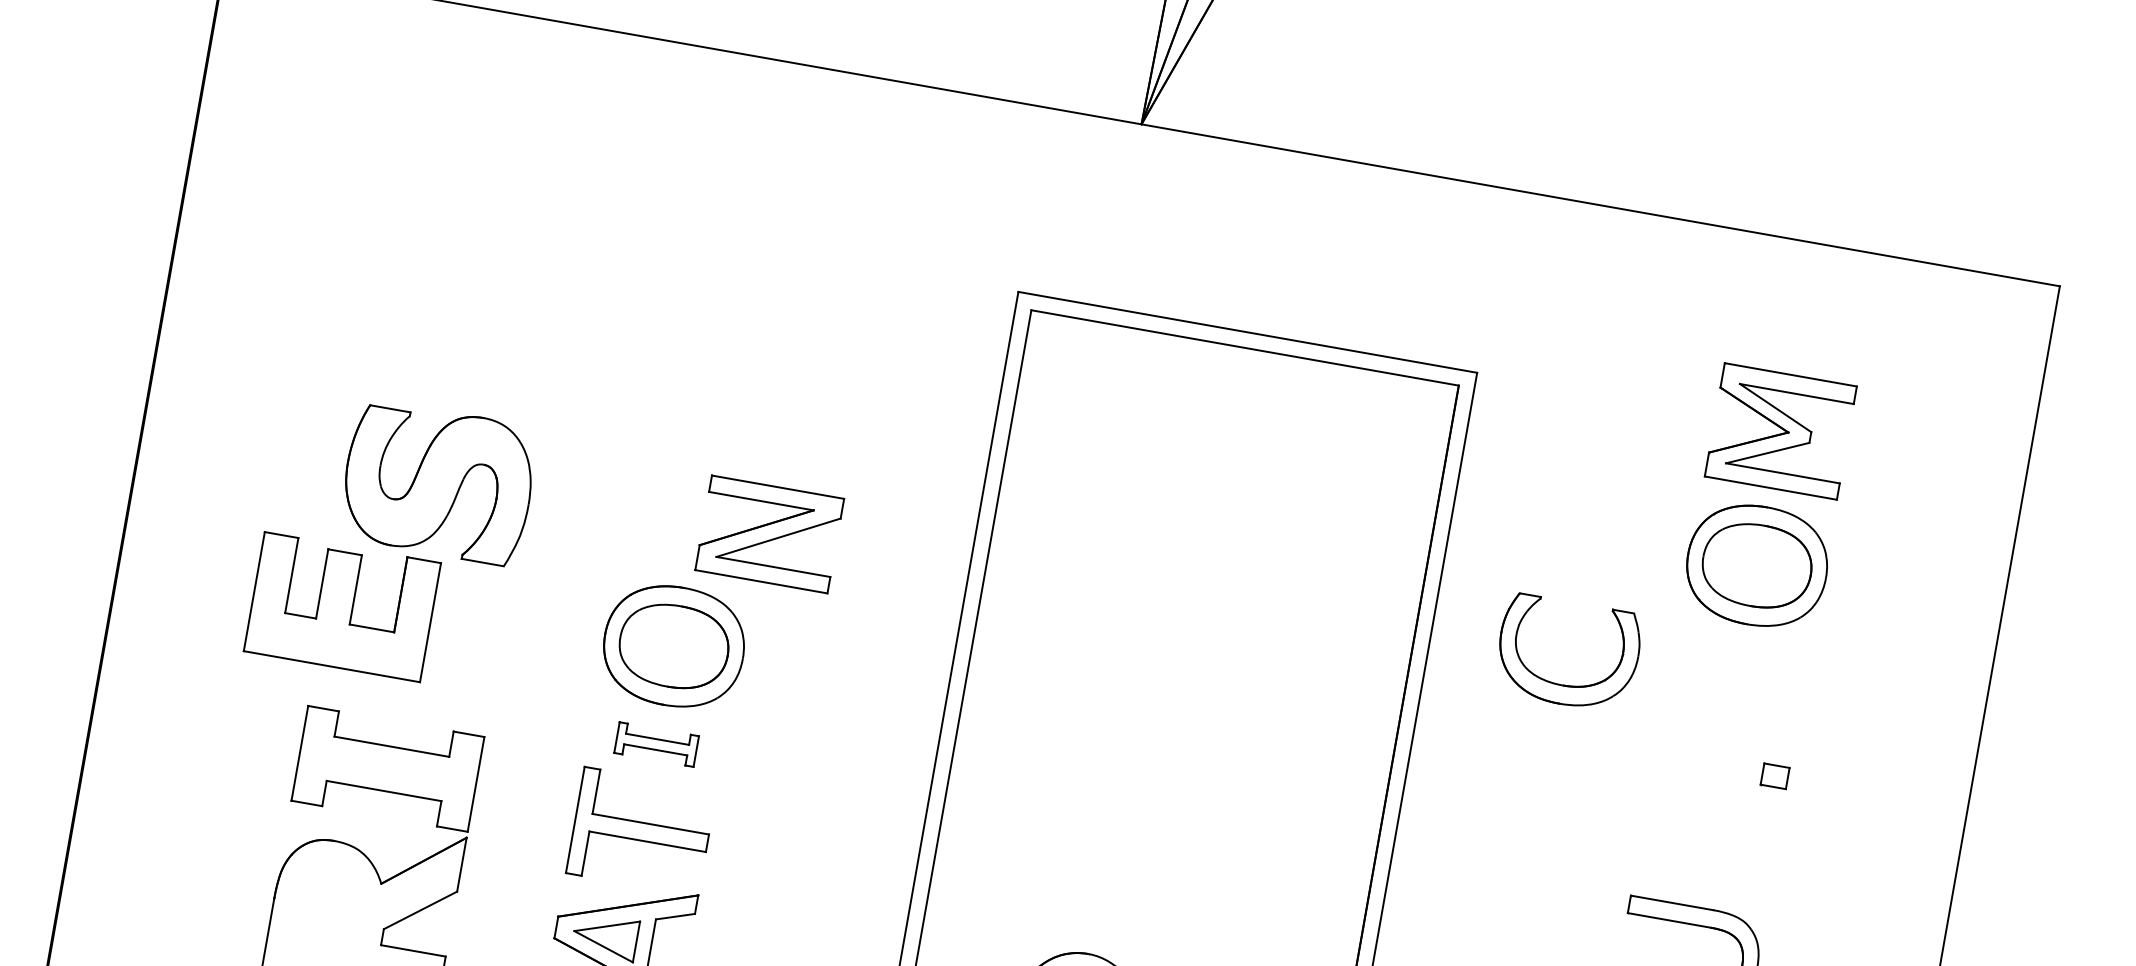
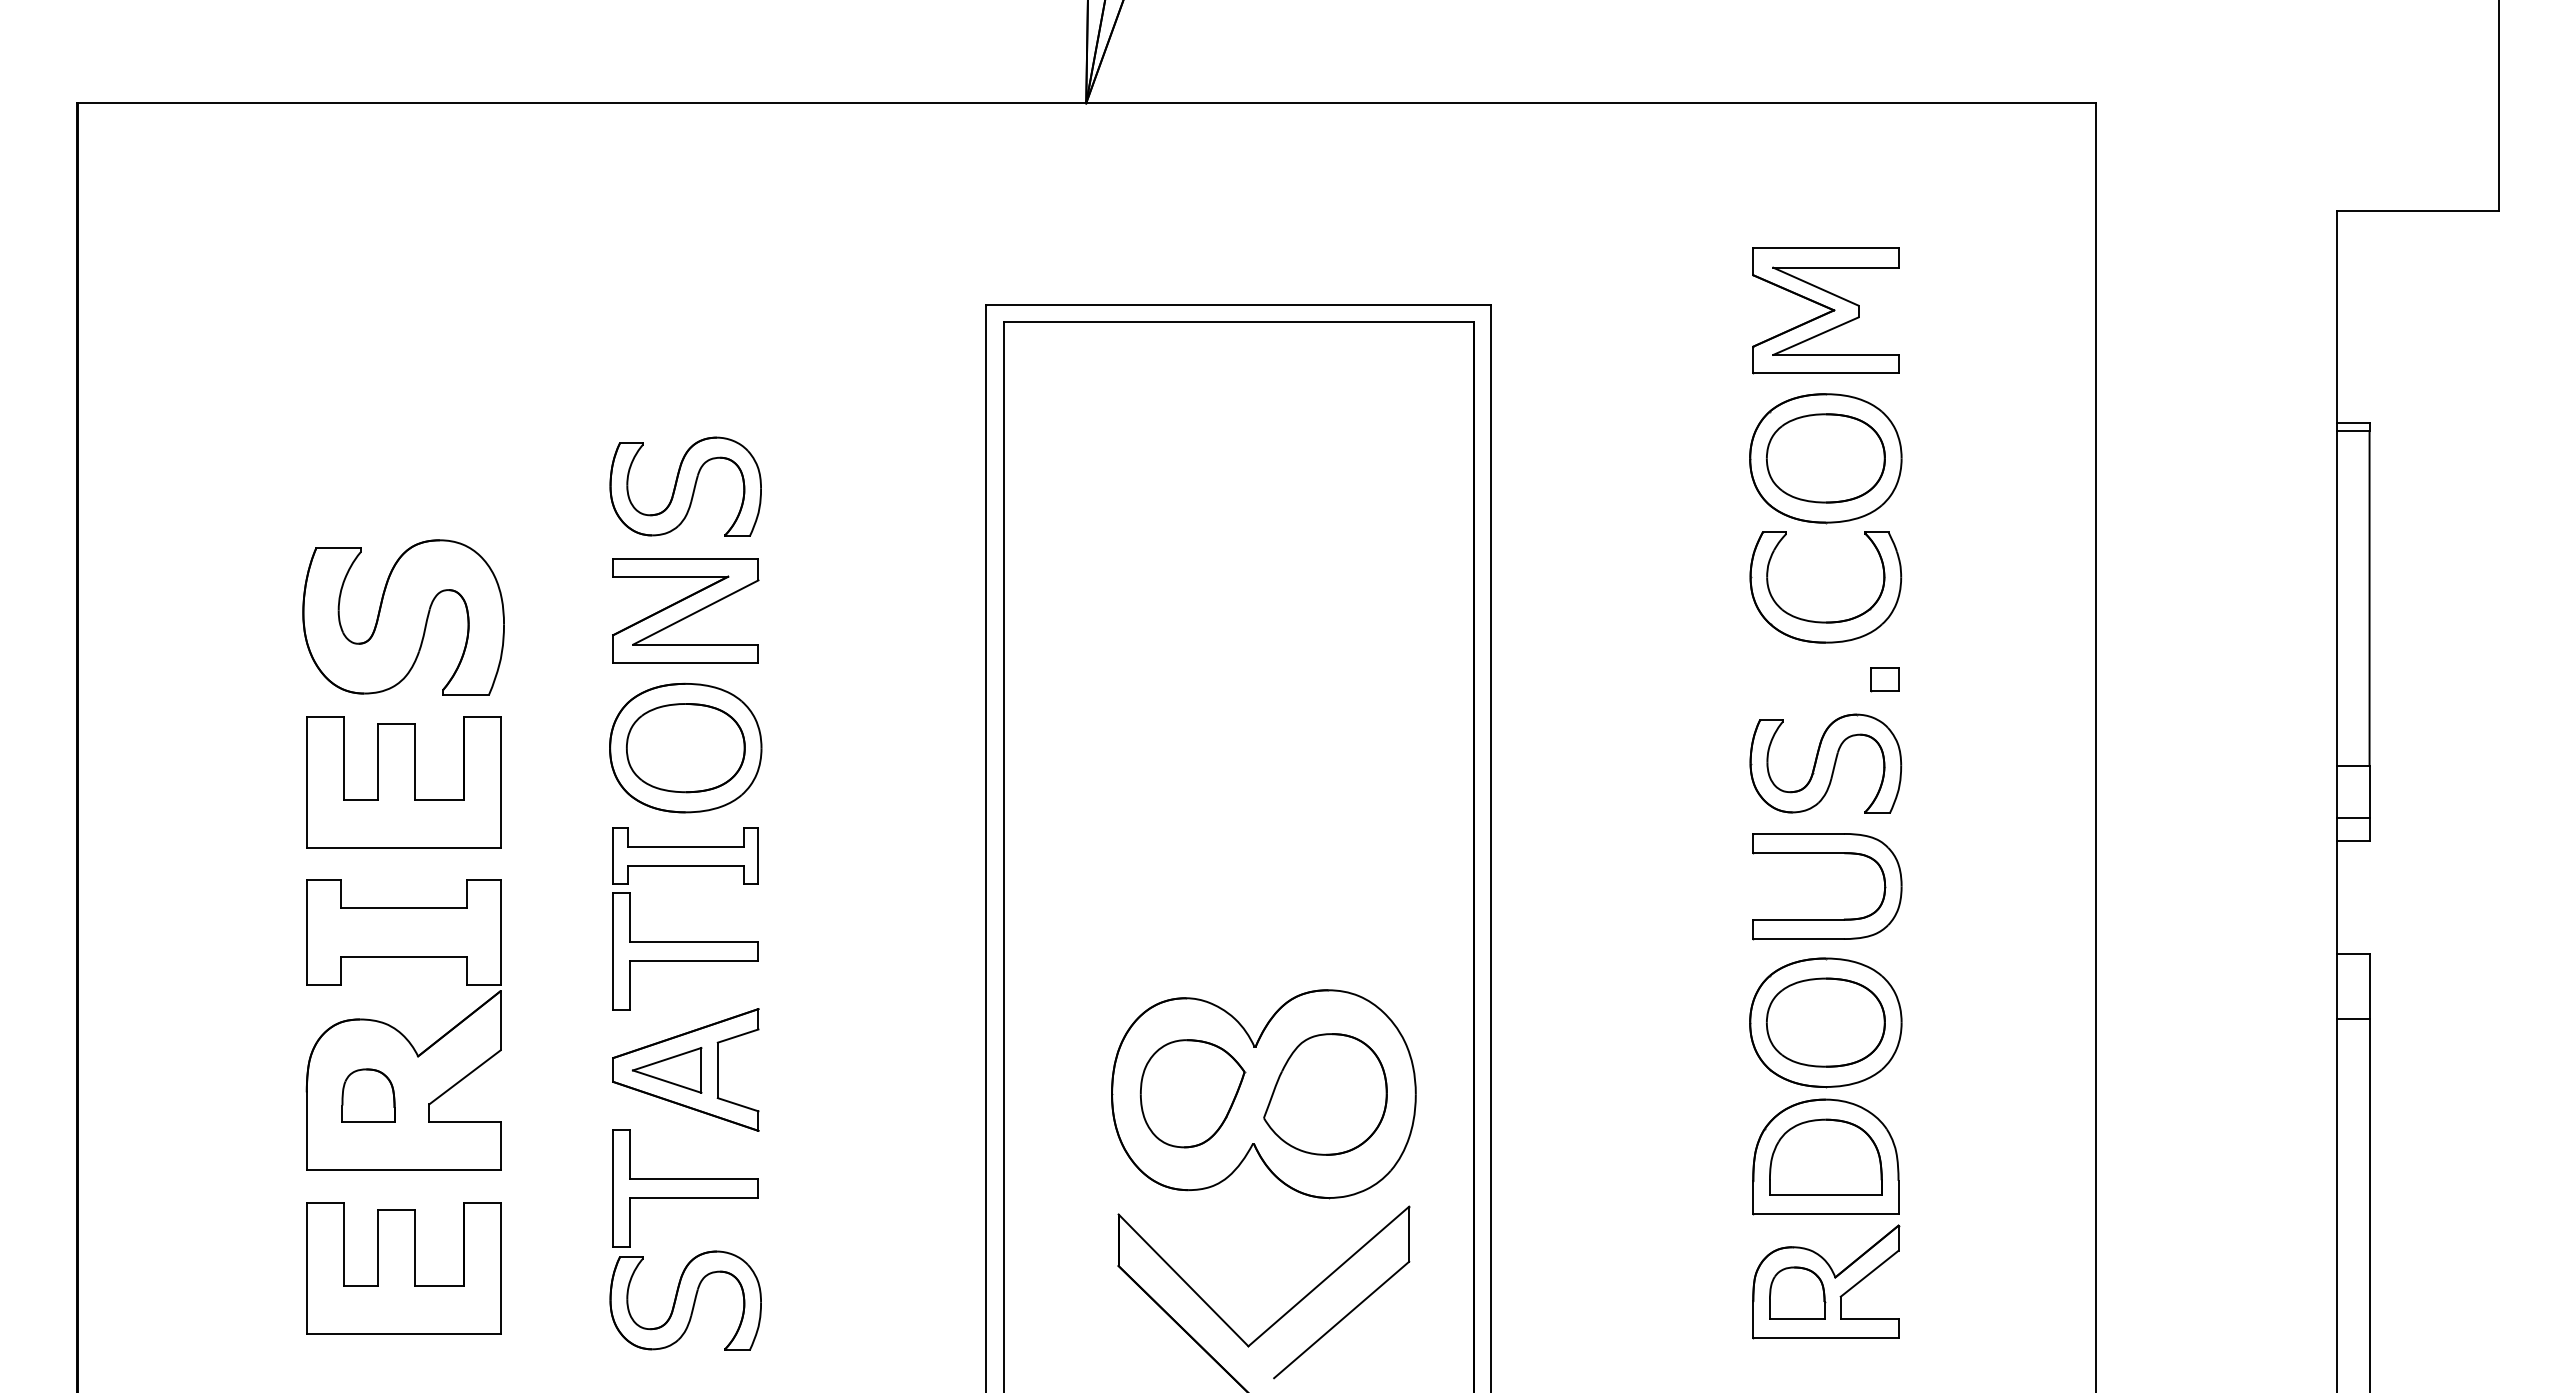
part: (715, 408) -> (685, 486), added
part: (769, 534) -> (685, 610), moved
part: (342, 607) -> (403, 782), moved
part: (1562, 684) -> (1825, 621), moved
part: (656, 744) -> (685, 855), size x1.67
part: (1707, 843) -> (1825, 763), added
part: (329, 911) -> (368, 1095), added

